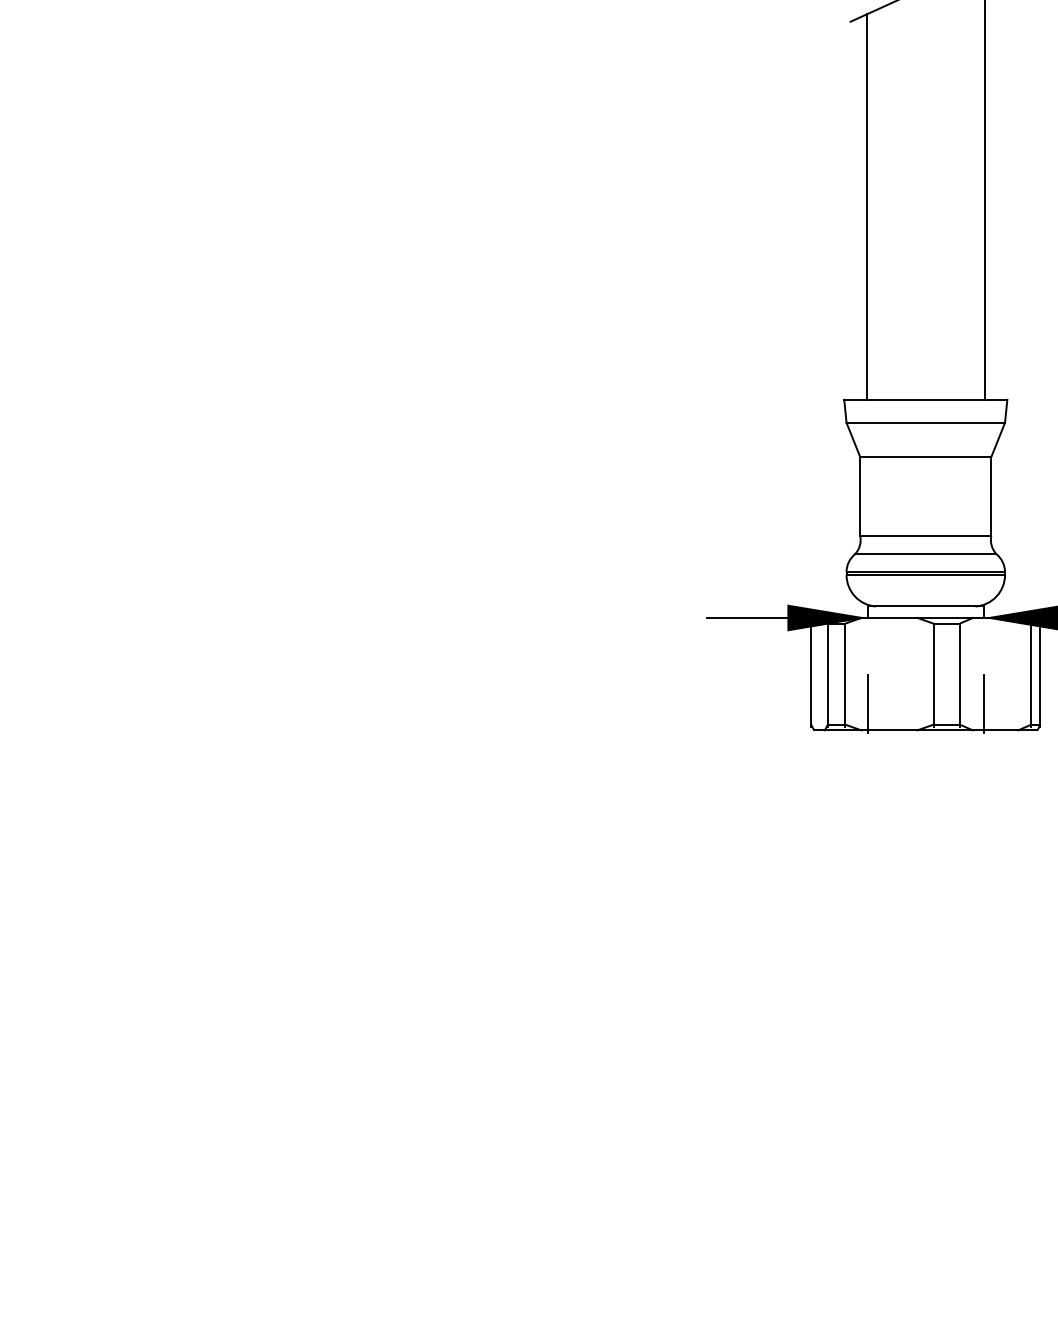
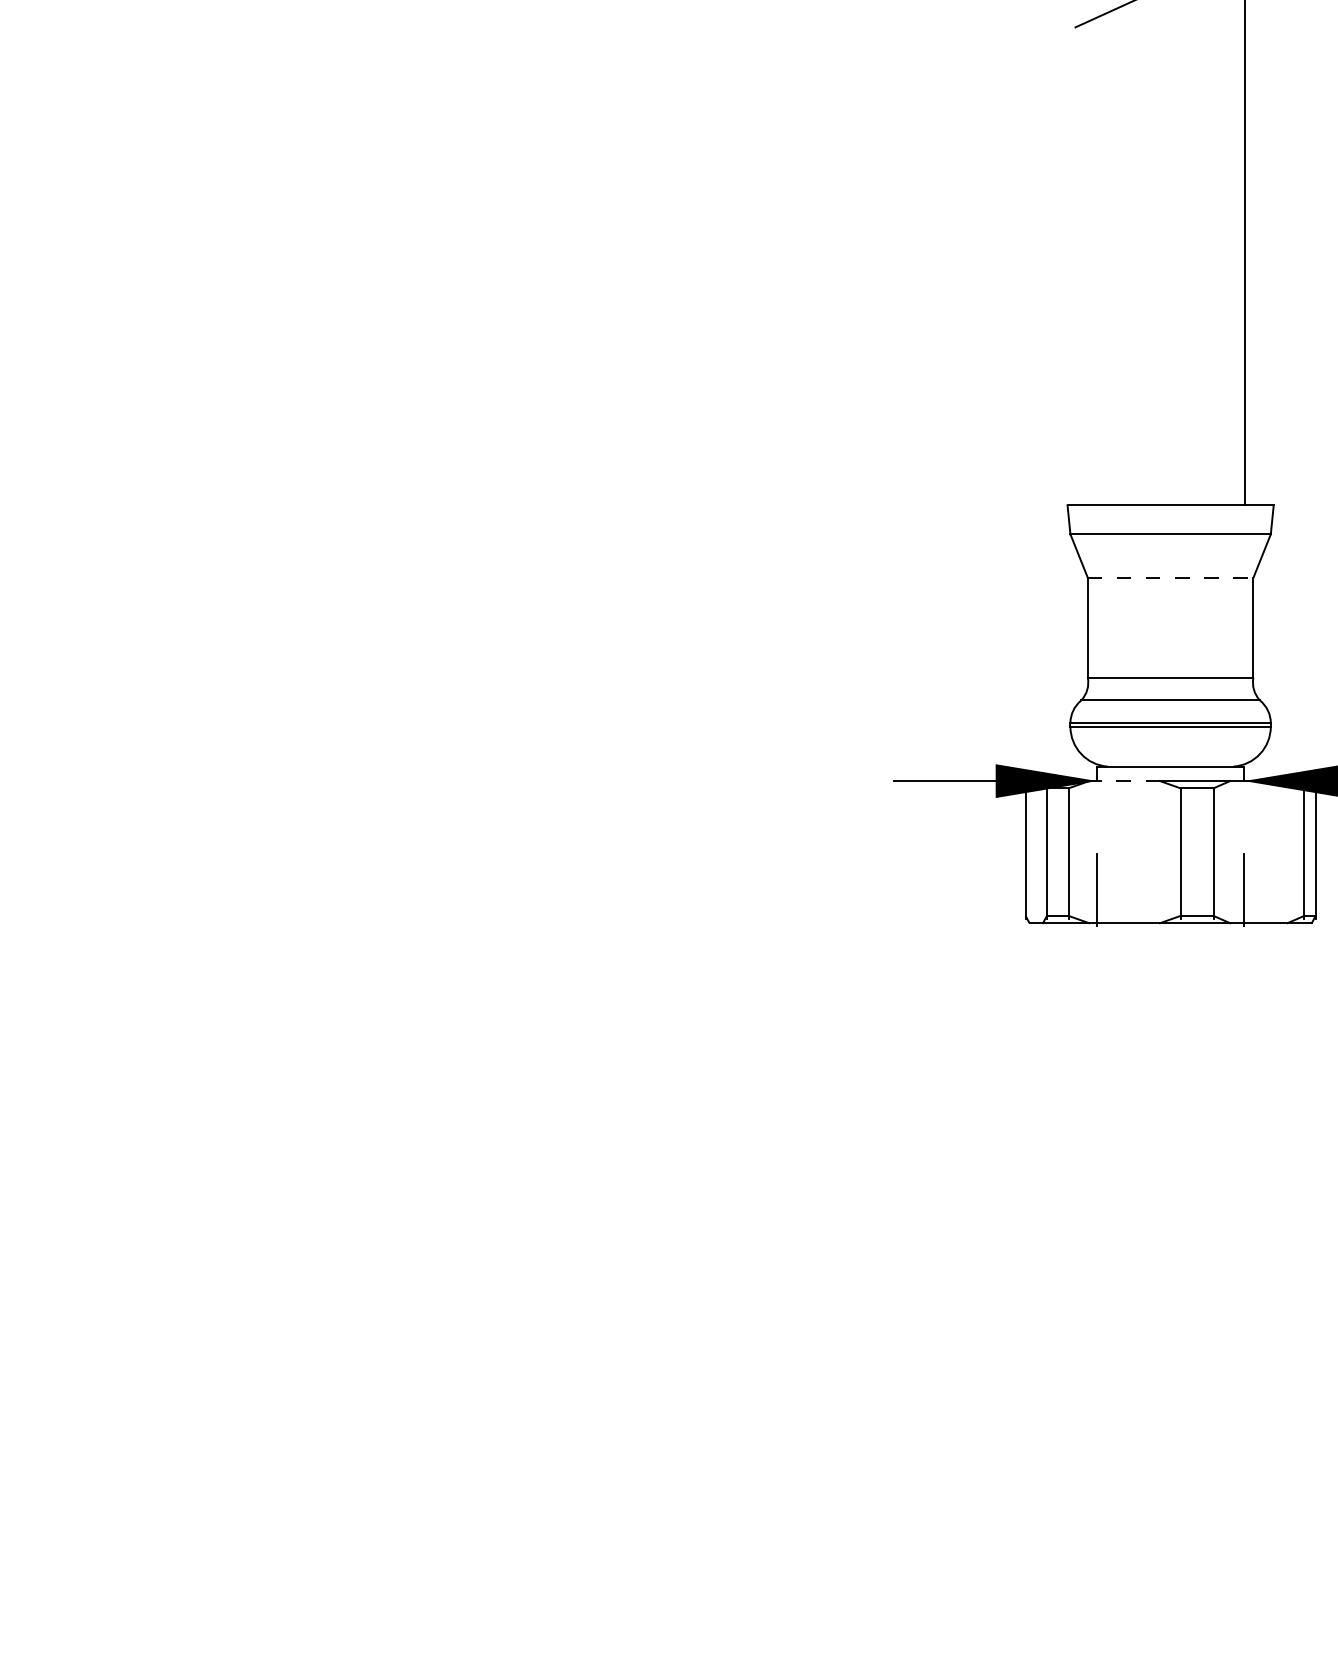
line: (866, 206) -> (1095, 261), removed
line: (925, 456) -> (1170, 577), solid -> dashed
line: (889, 618) -> (1124, 781), solid -> dashed

